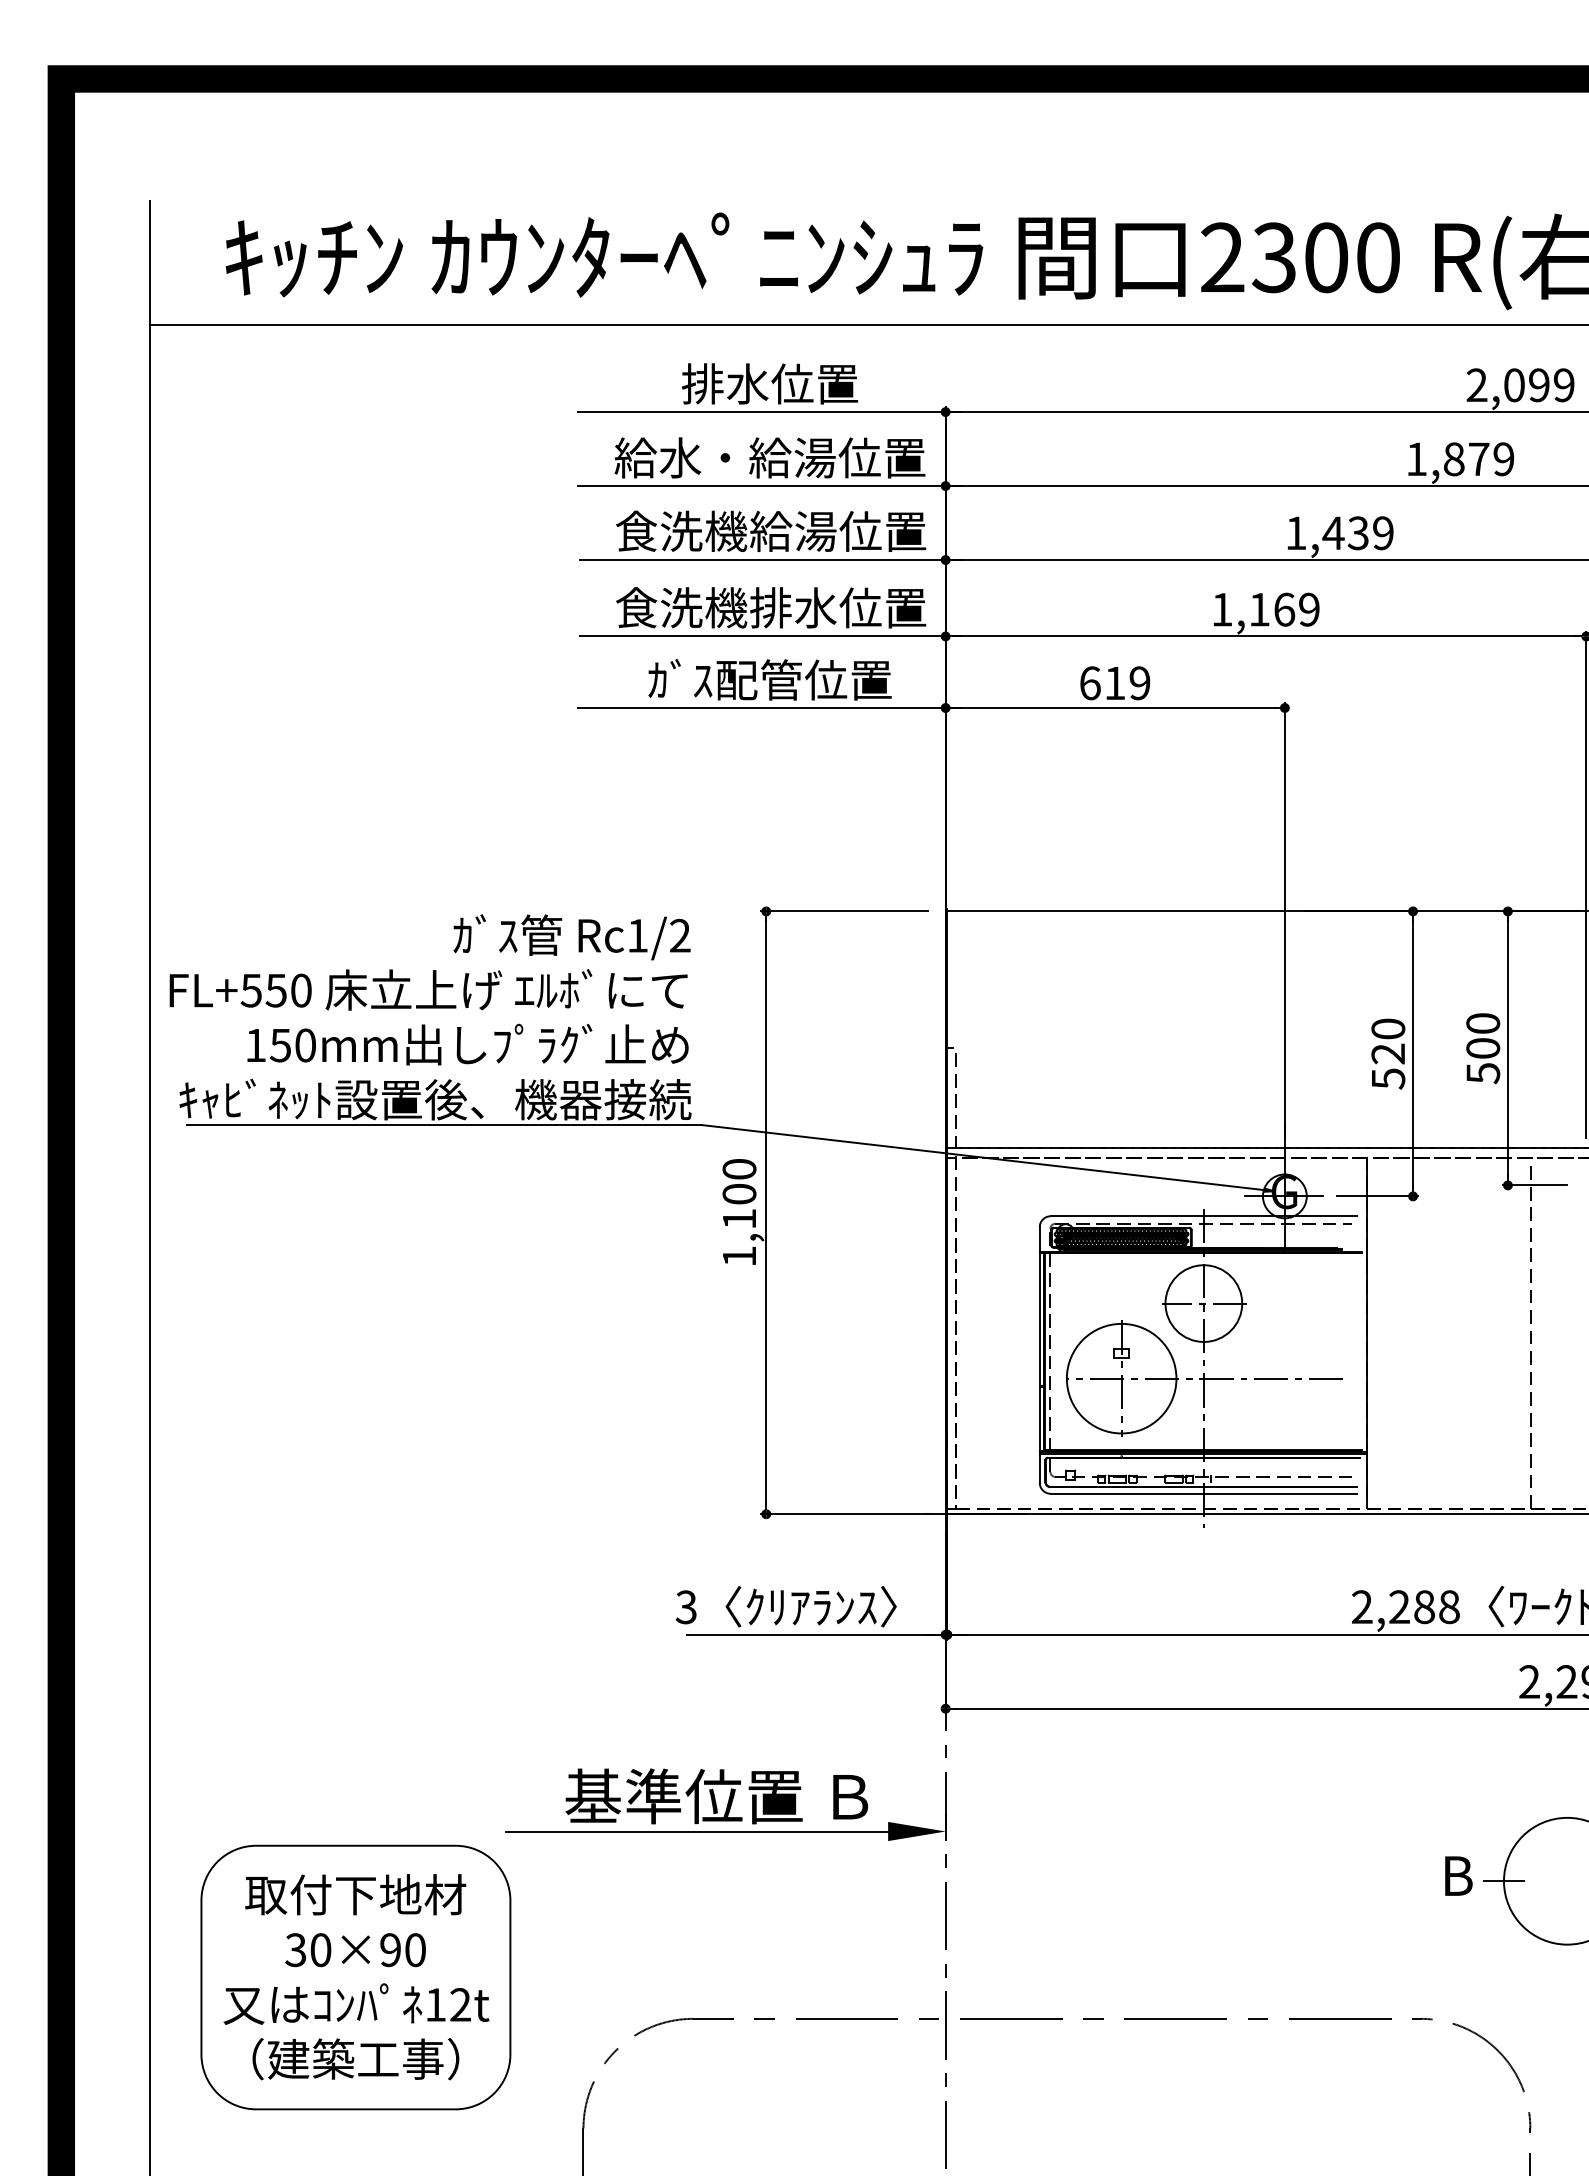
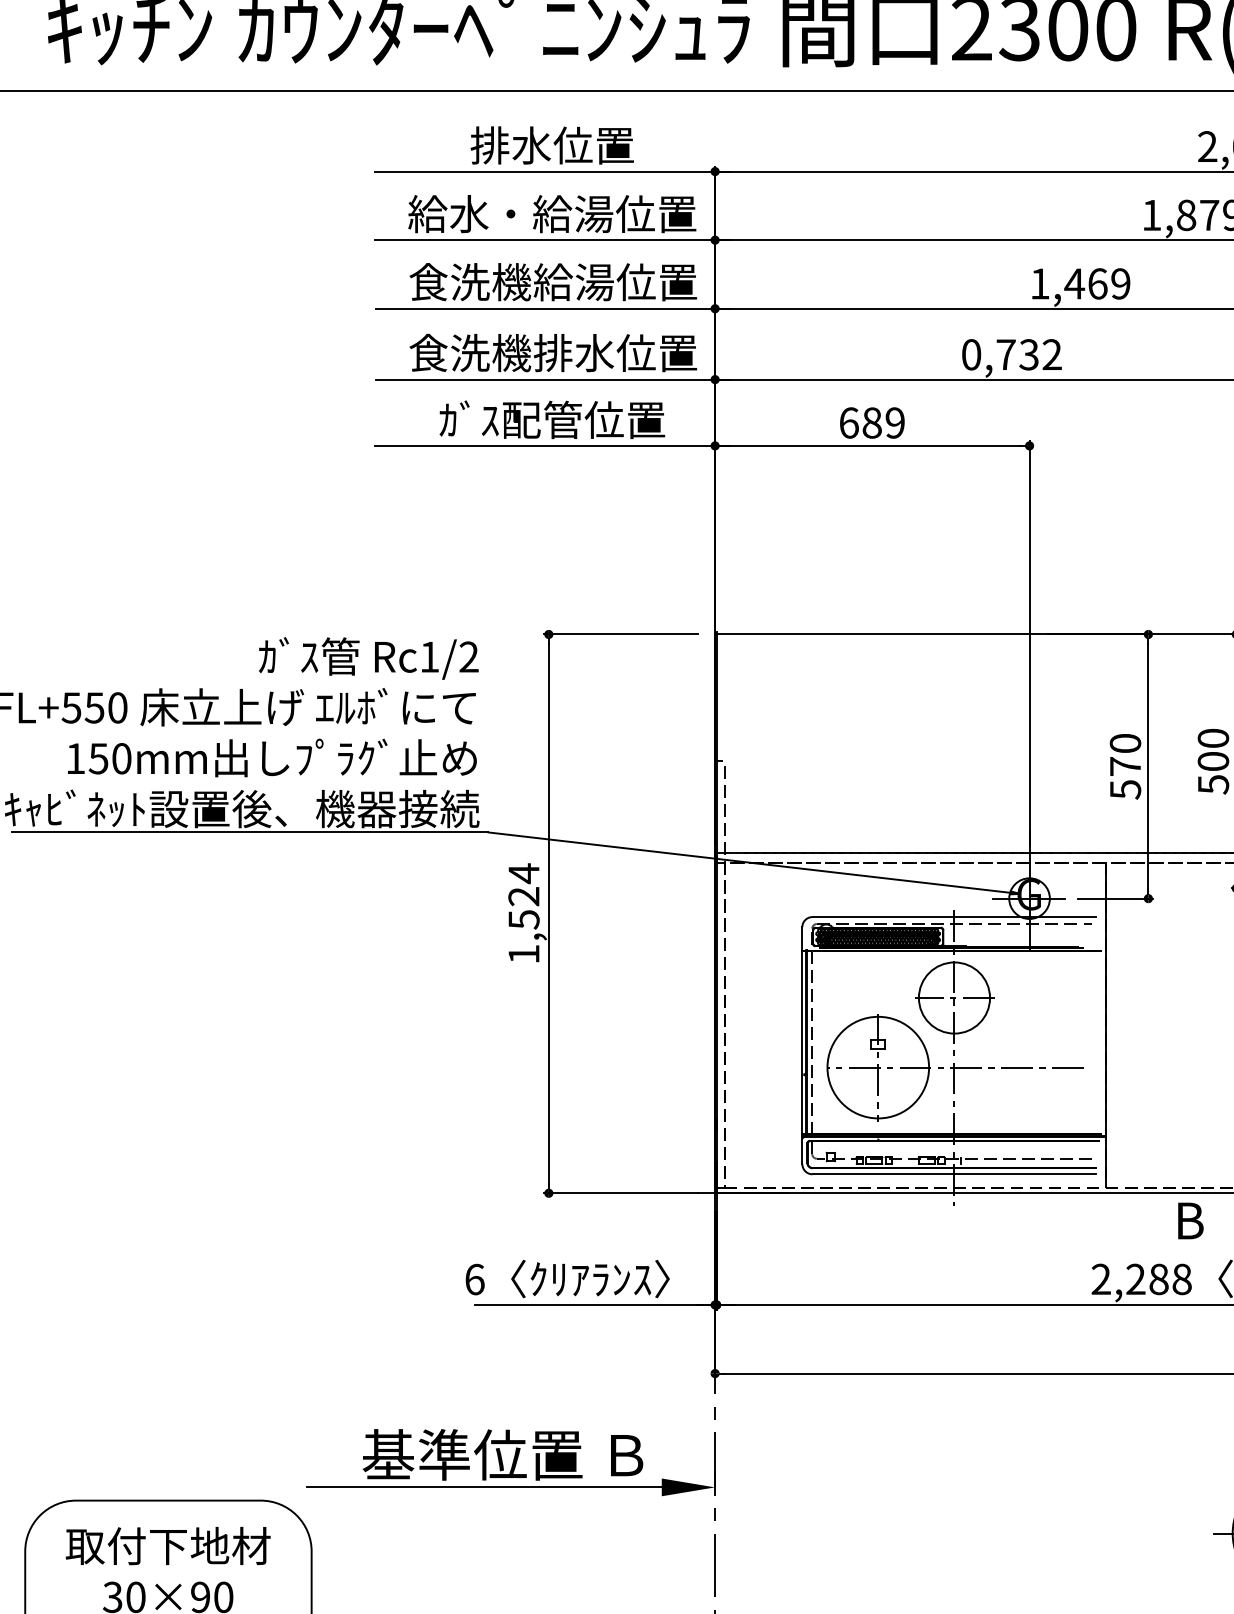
text: (1358, 533) -> (1097, 284), 1,439 -> 1,469
text: (1265, 609) -> (1011, 354), 1,169 -> 0,732
text: (1115, 683) -> (872, 423), 619 -> 689
text: (1387, 1053) -> (1124, 766), 520 -> 570
text: (739, 1193) -> (524, 895), 1,100 -> 1,524
text: (686, 1607) -> (474, 1279), 3 -> 6
text: (1458, 1875) -> (1190, 1220), moved

